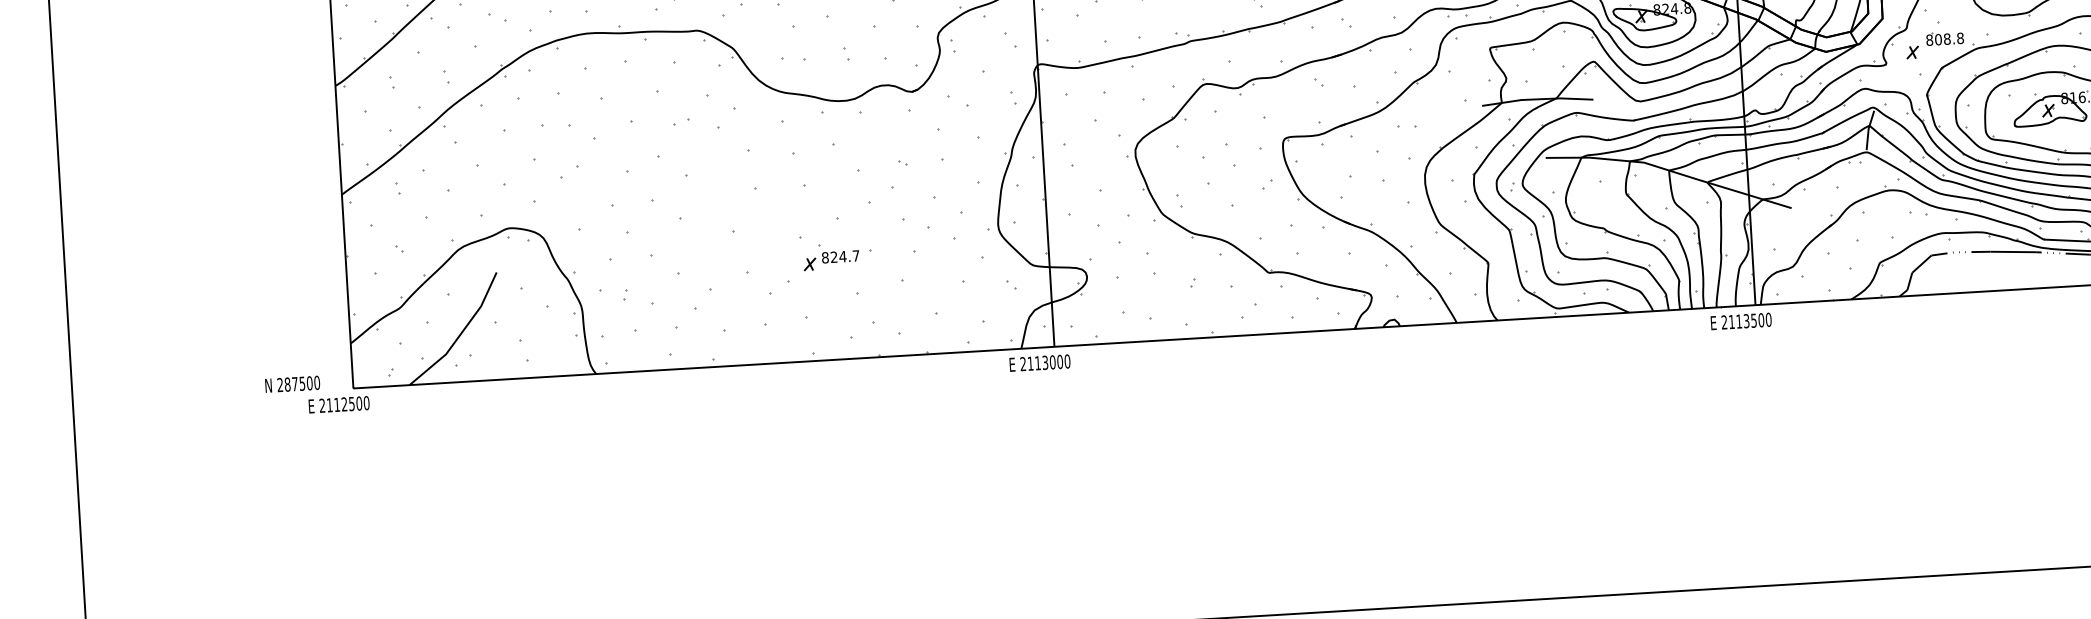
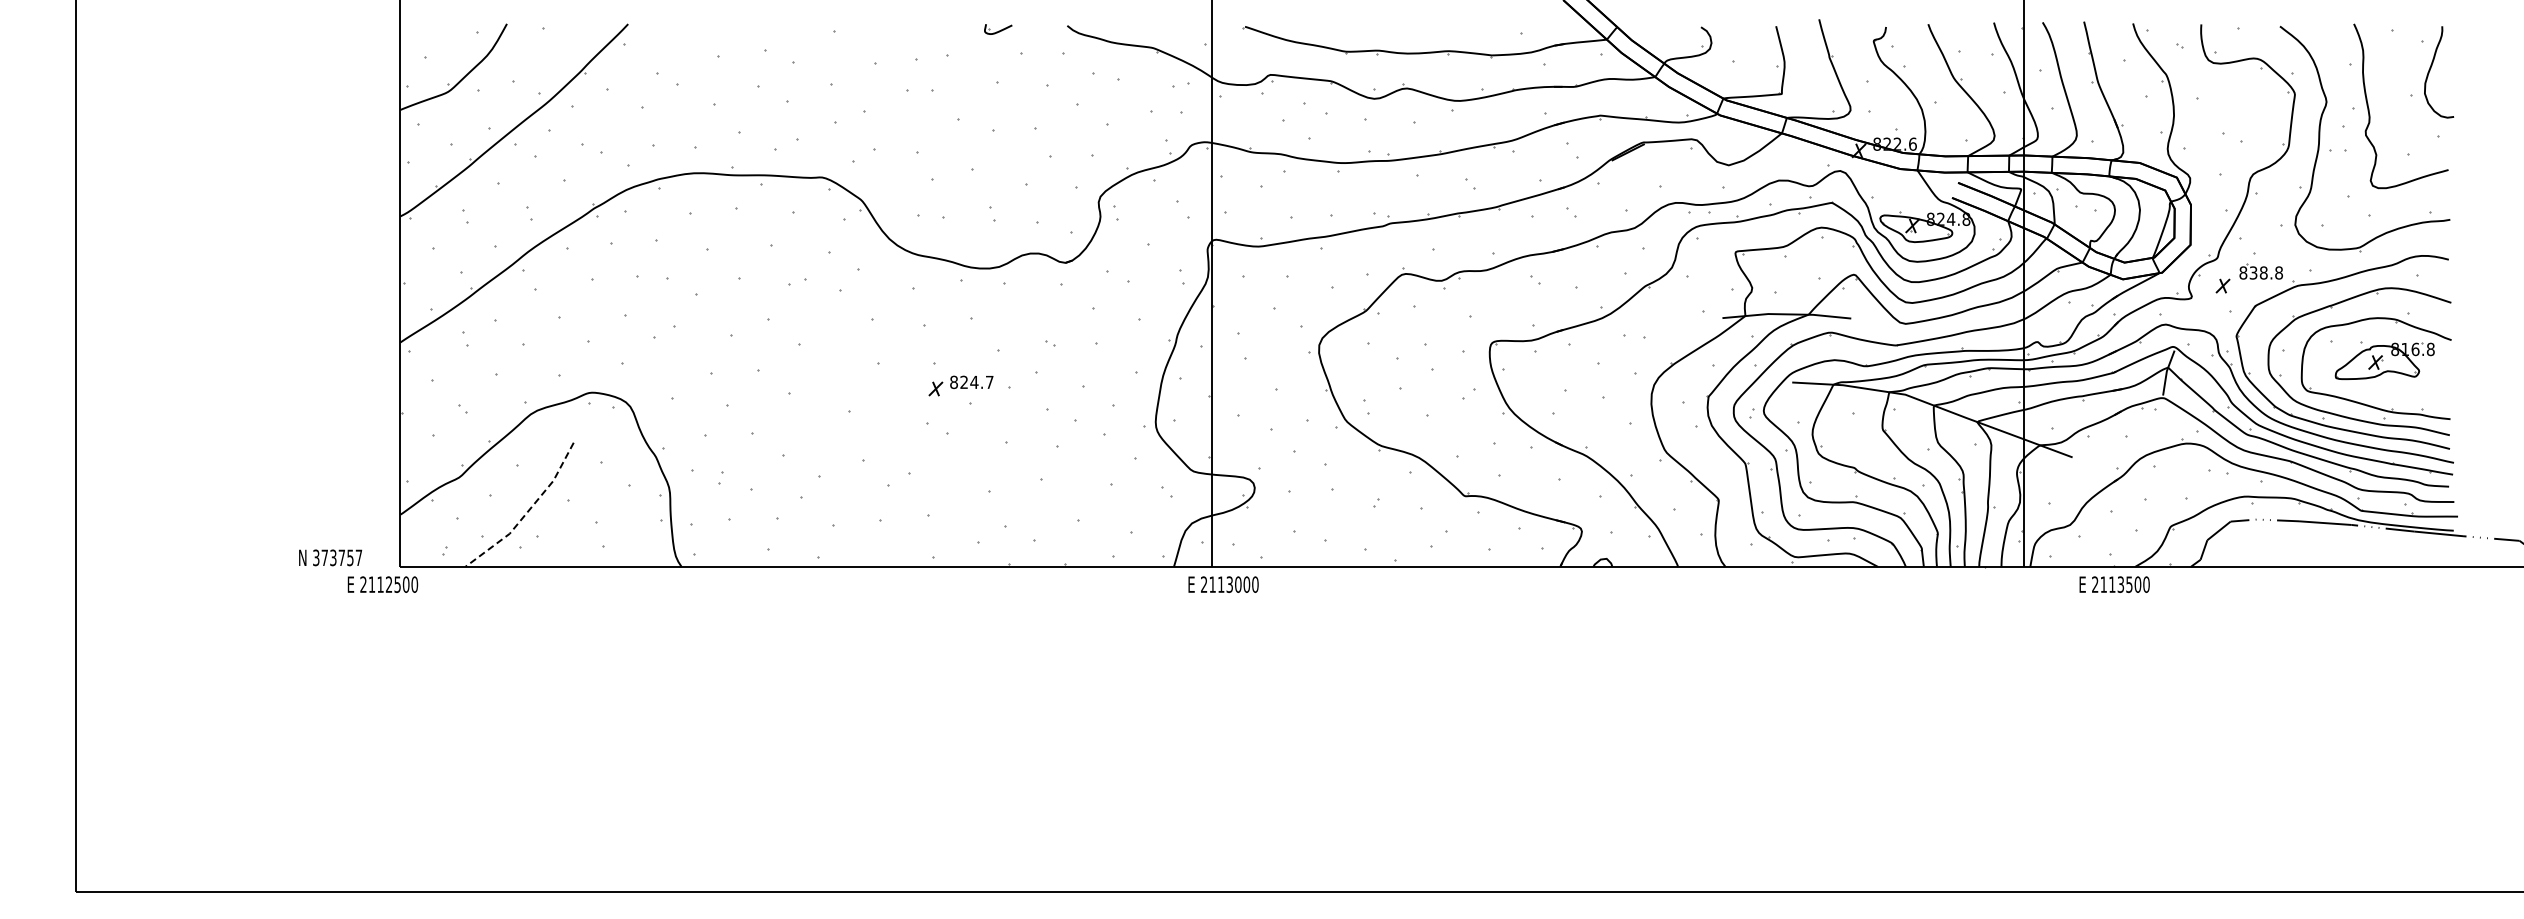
text: (1938, 39) -> (2253, 272), 808.8 -> 838.8
part: (831, 260) -> (960, 385), moved
text: (1741, 321) -> (2114, 584), moved
line: (460, 335) -> (527, 512), solid -> dashed
text: (1039, 362) -> (1223, 584), moved
text: (298, 383) -> (337, 557), 287500 -> 373757

